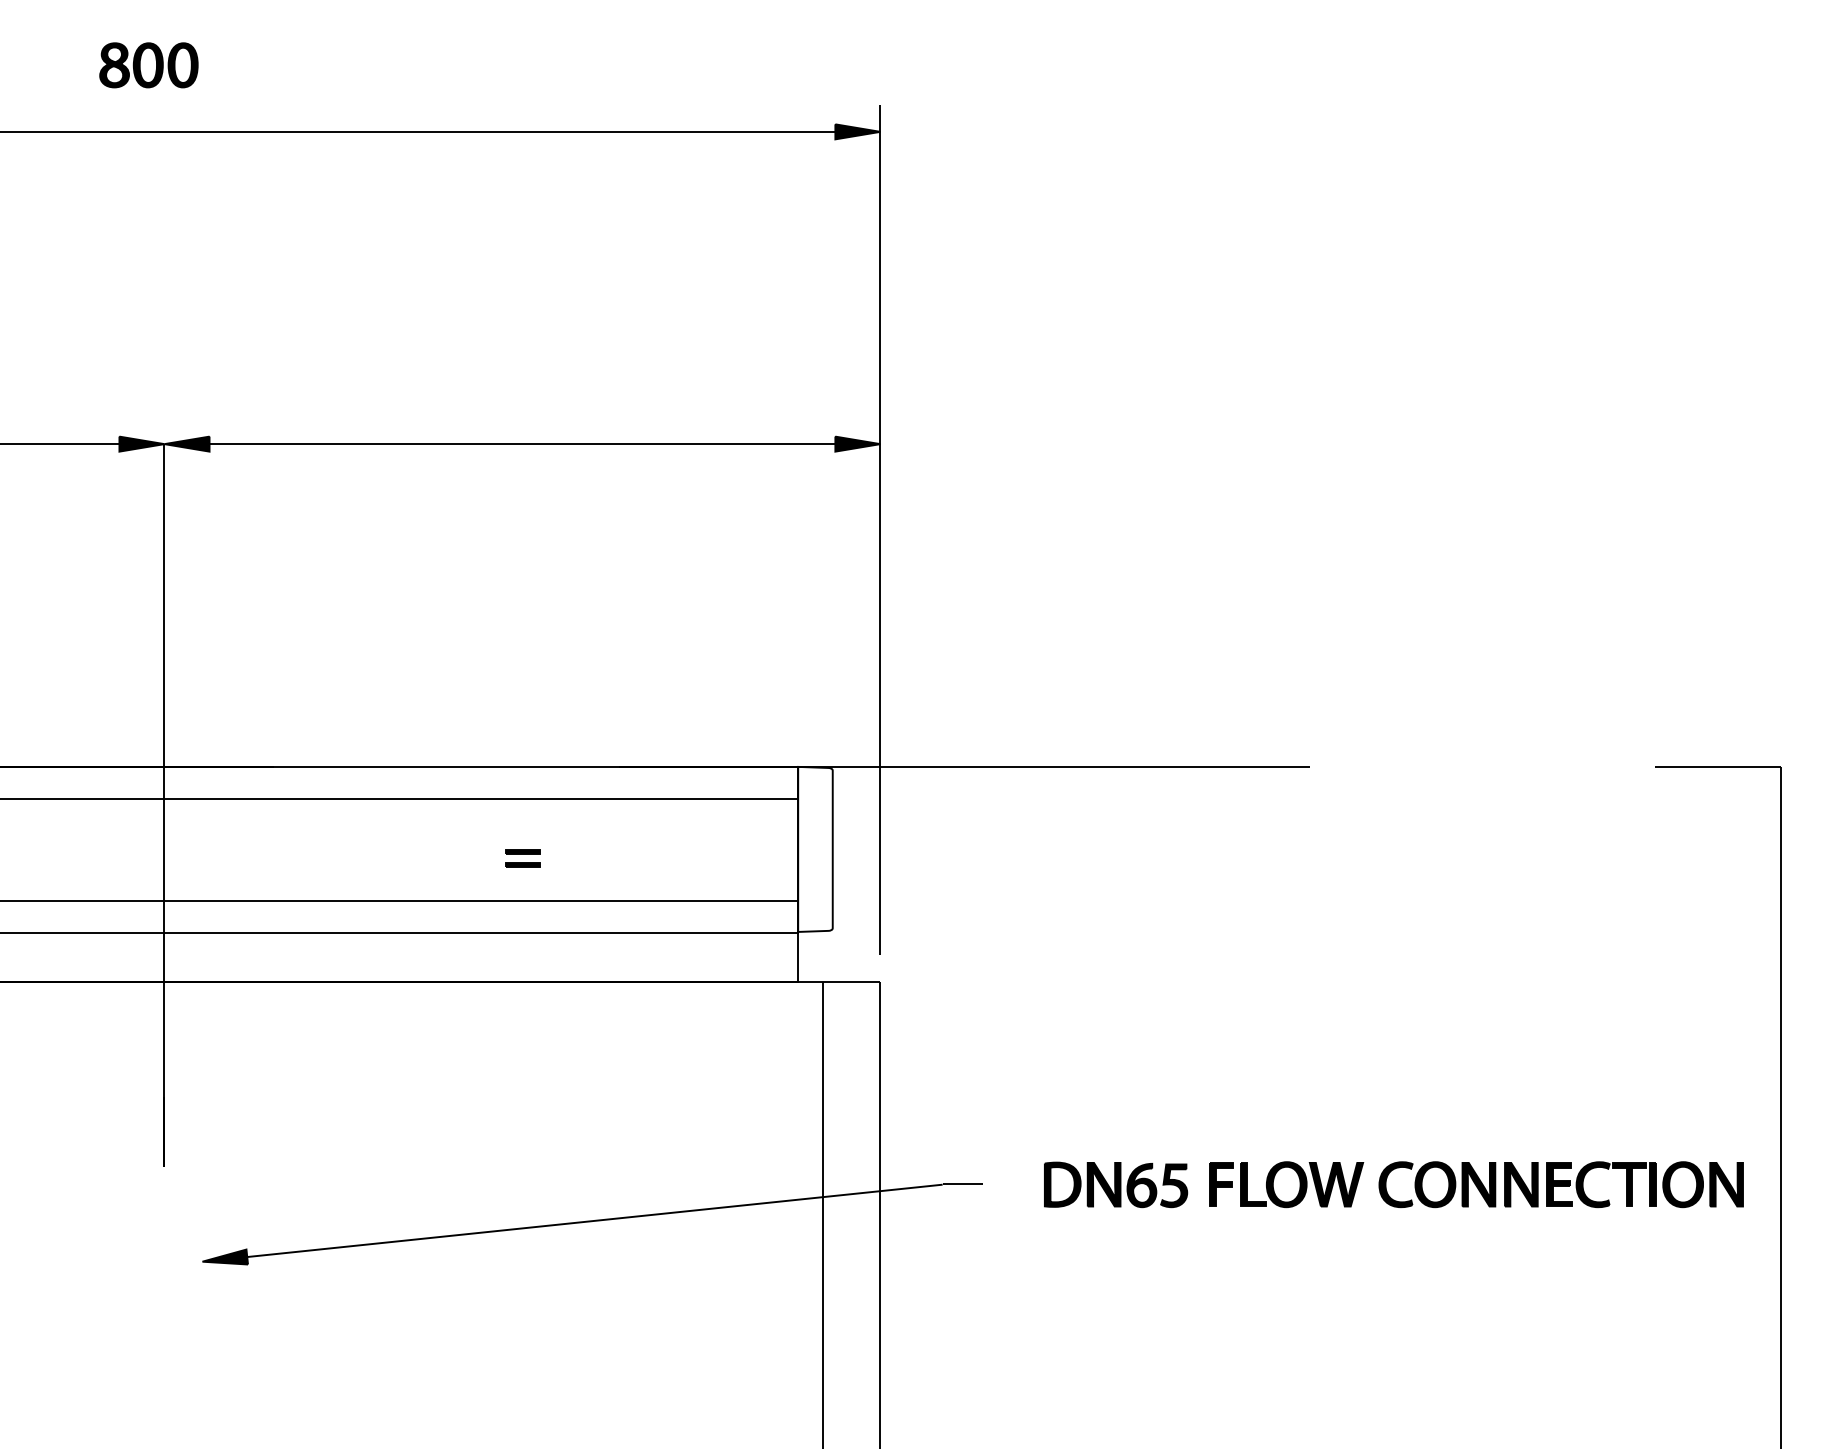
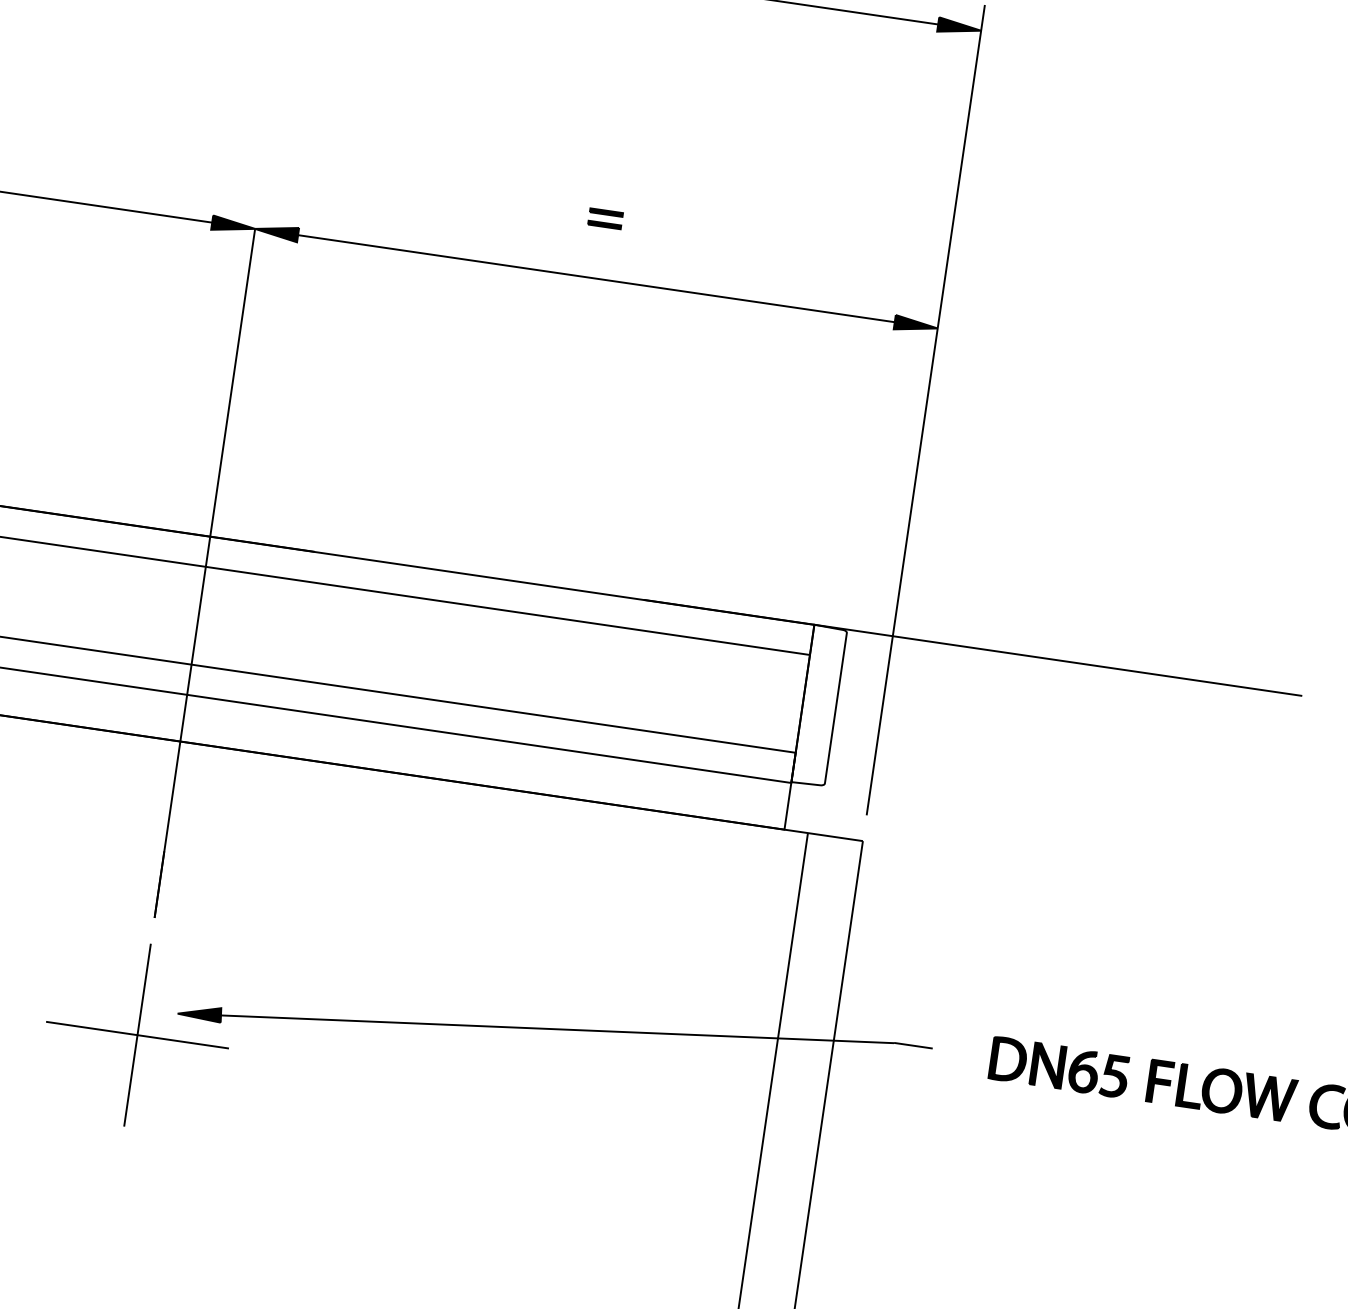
part: (522, 858) -> (605, 218), moved
part: (164, 1289) -> (137, 1034), added

